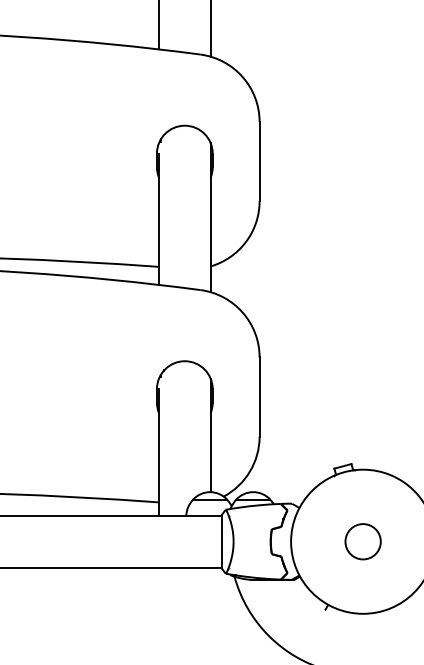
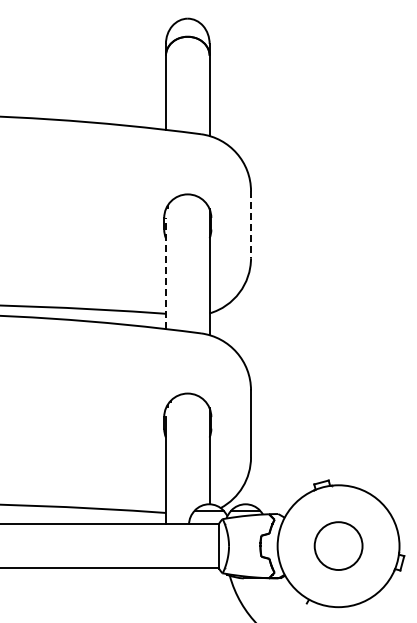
line: (260, 162) -> (251, 225), solid -> dashed
line: (158, 219) -> (165, 273), solid -> dashed
circle: (363, 542) -> (338, 546), size x1.6

